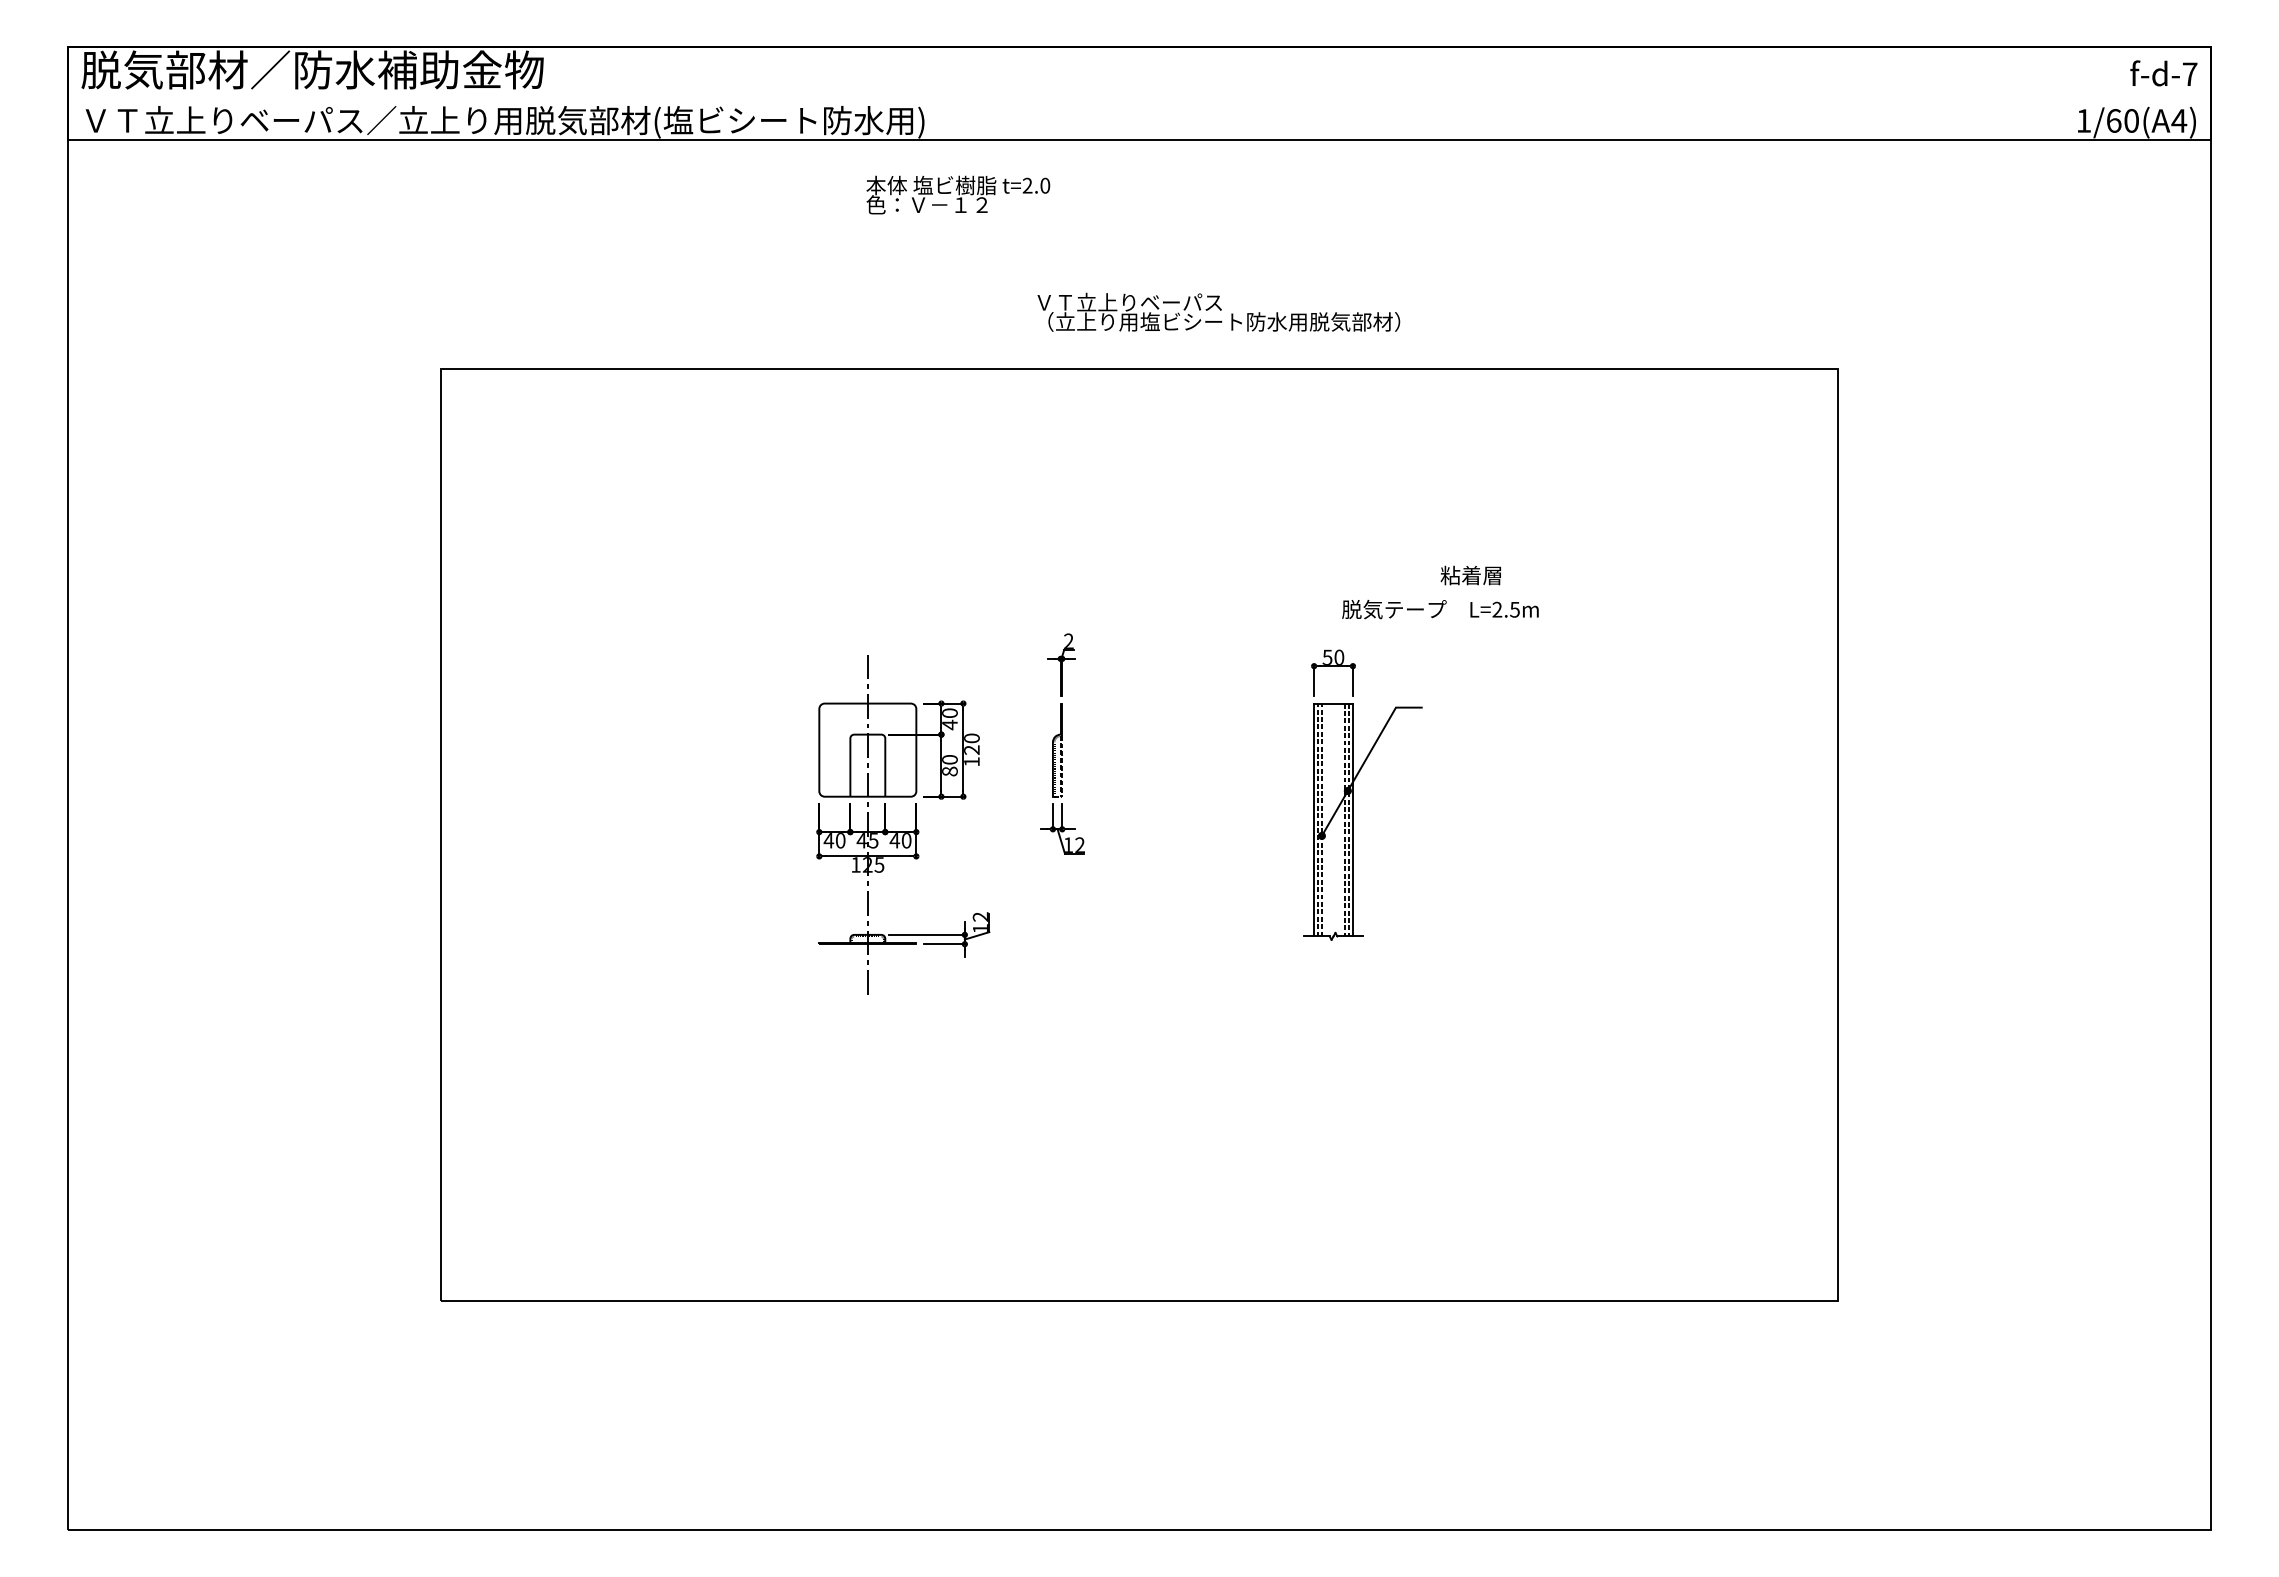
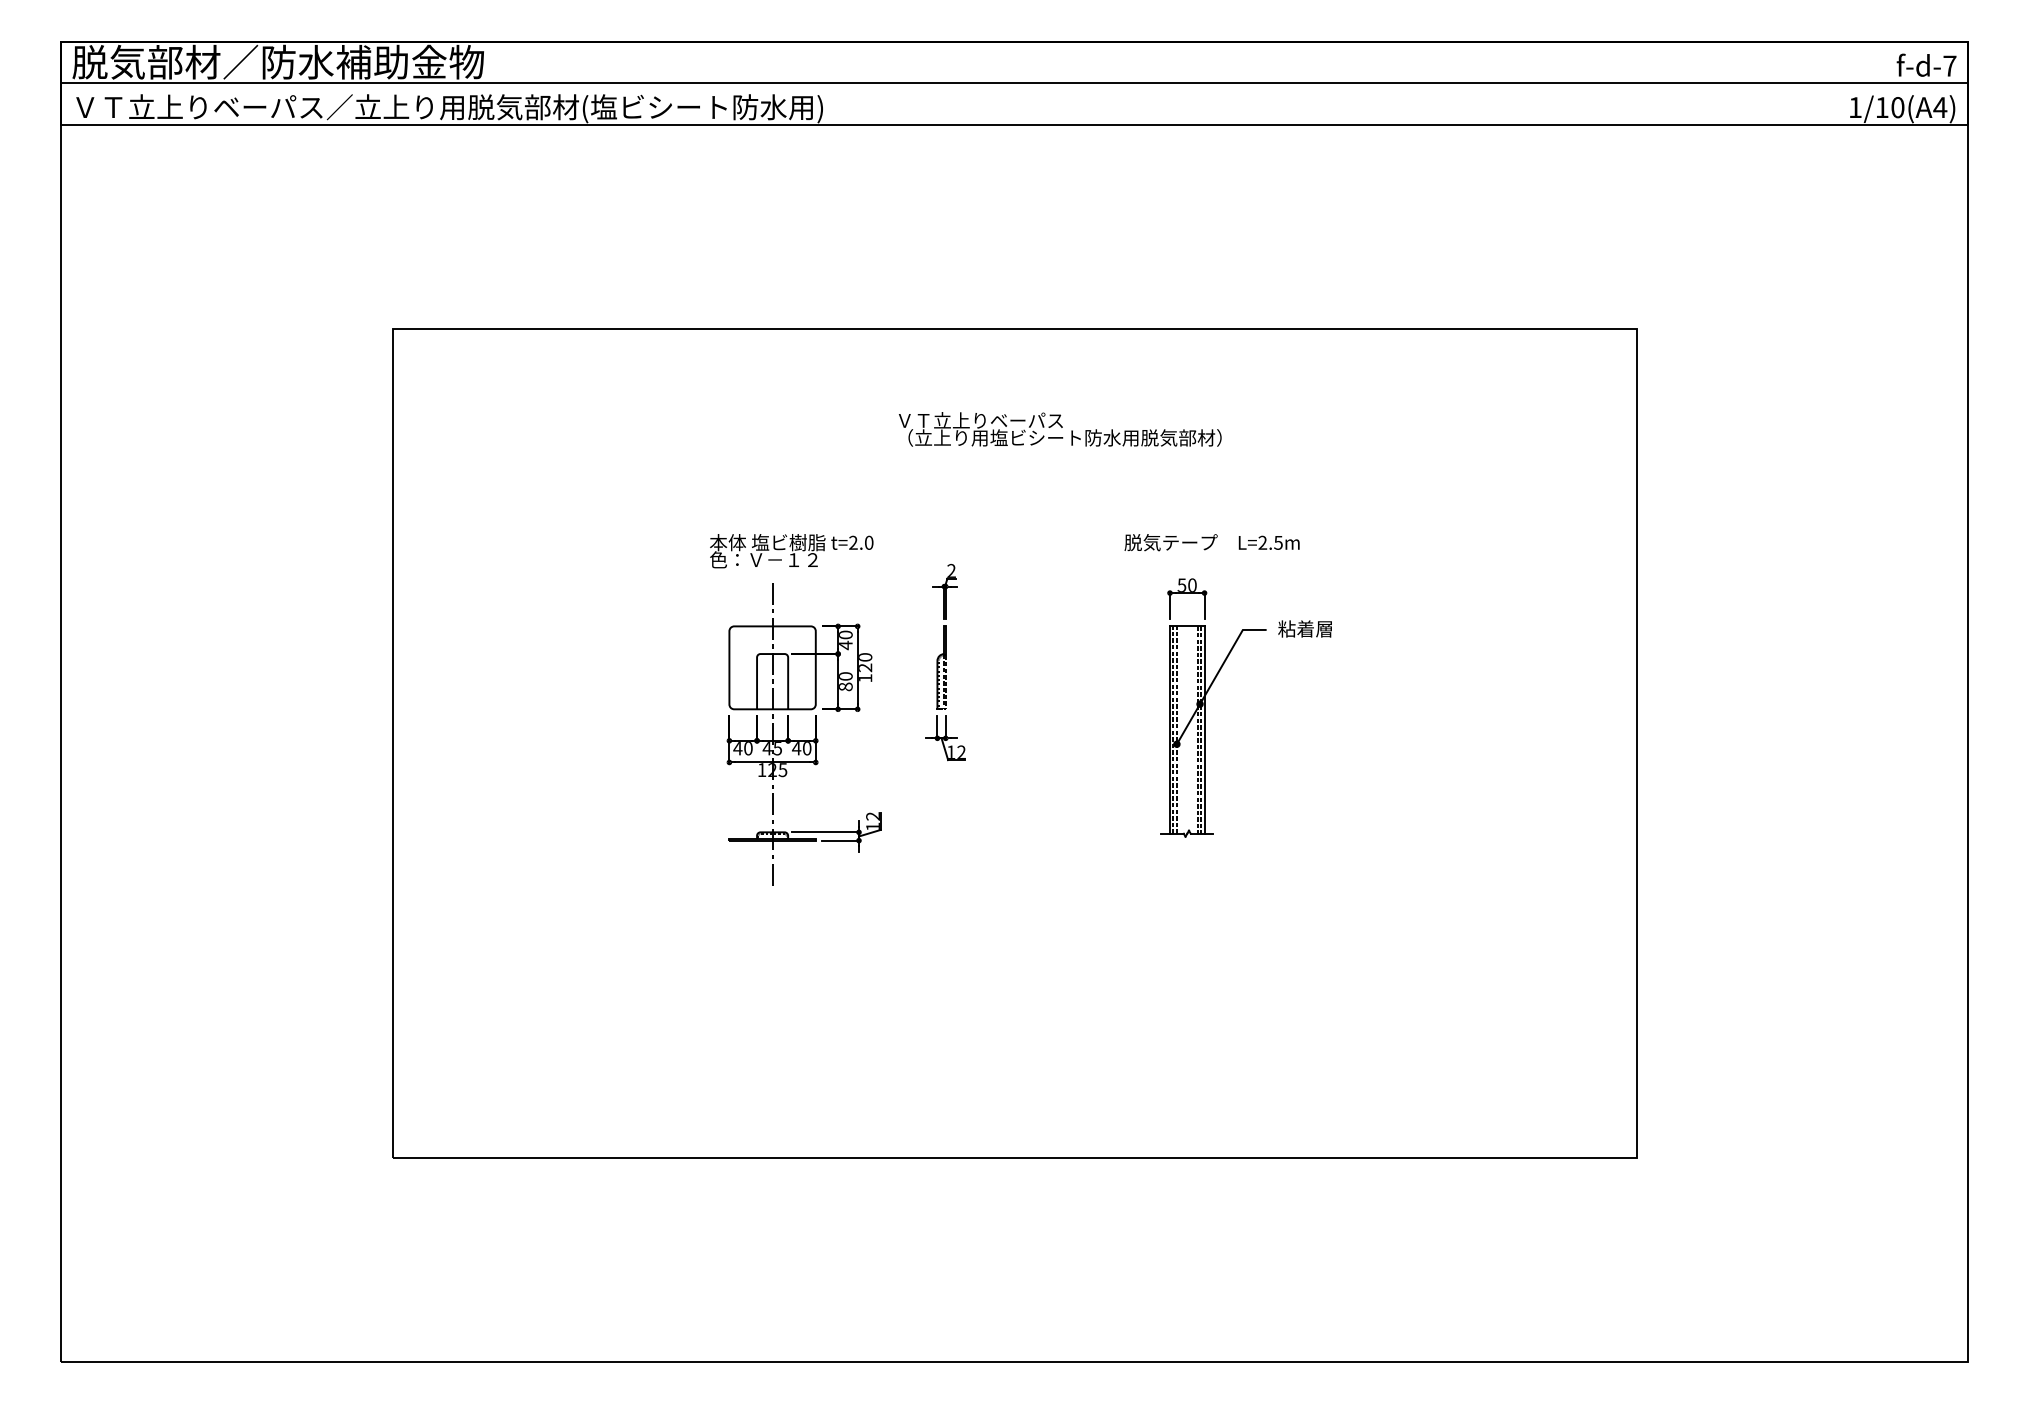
line: (1139, 93) -> (1014, 83), added
text: (2114, 120) -> (1882, 107), 1/60(A4) -> 1/10(A4)
text: (958, 194) -> (791, 550), moved
text: (1218, 311) -> (1059, 428), moved
text: (1470, 575) -> (1304, 628), moved
text: (1440, 609) -> (1212, 542), moved

